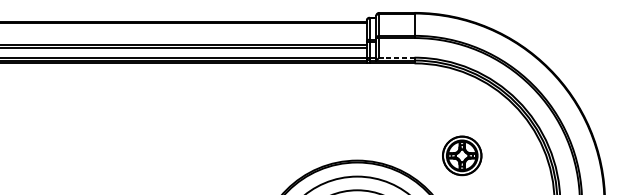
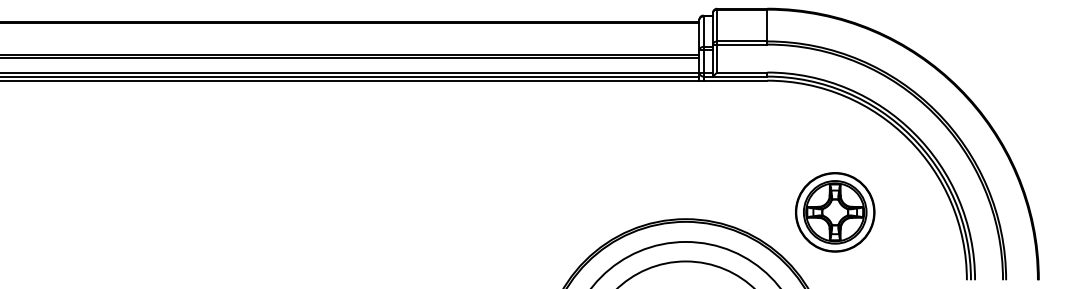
line: (396, 57) -> (741, 72), dashed -> solid
part: (462, 155) -> (835, 212), size x1.43

